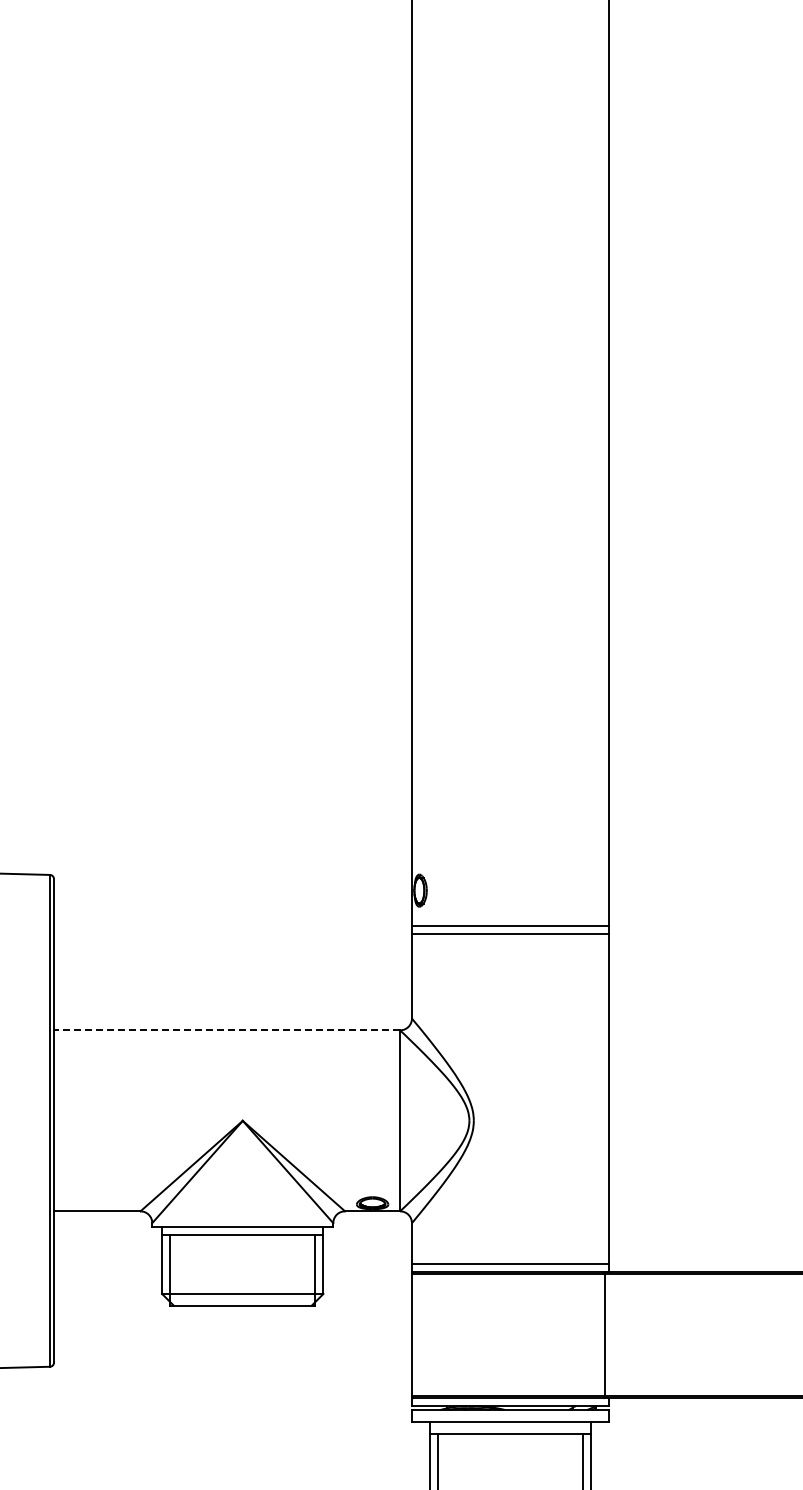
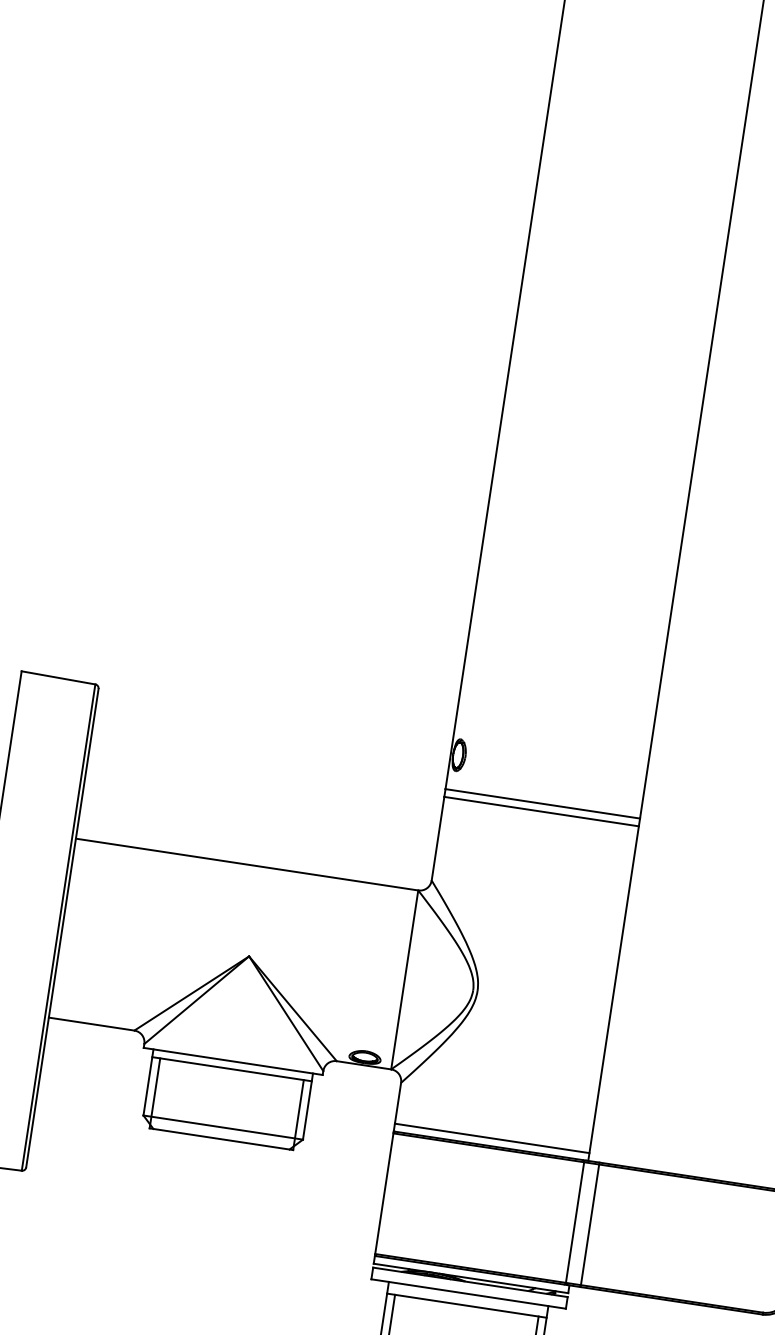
line: (226, 1030) -> (246, 864), dashed -> solid
line: (620, 1335) -> (590, 1225), added

